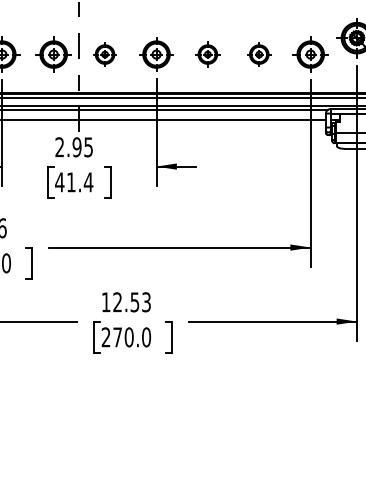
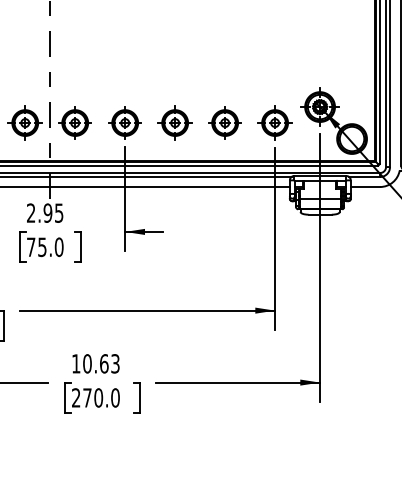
part: (104, 54) -> (74, 122), size x1.43
part: (207, 54) -> (174, 122), size x1.43
part: (258, 54) -> (224, 122), size x1.43
text: (73, 182) -> (44, 247), 41.4 -> 75.0
text: (125, 301) -> (95, 363), 12.53 -> 10.63

